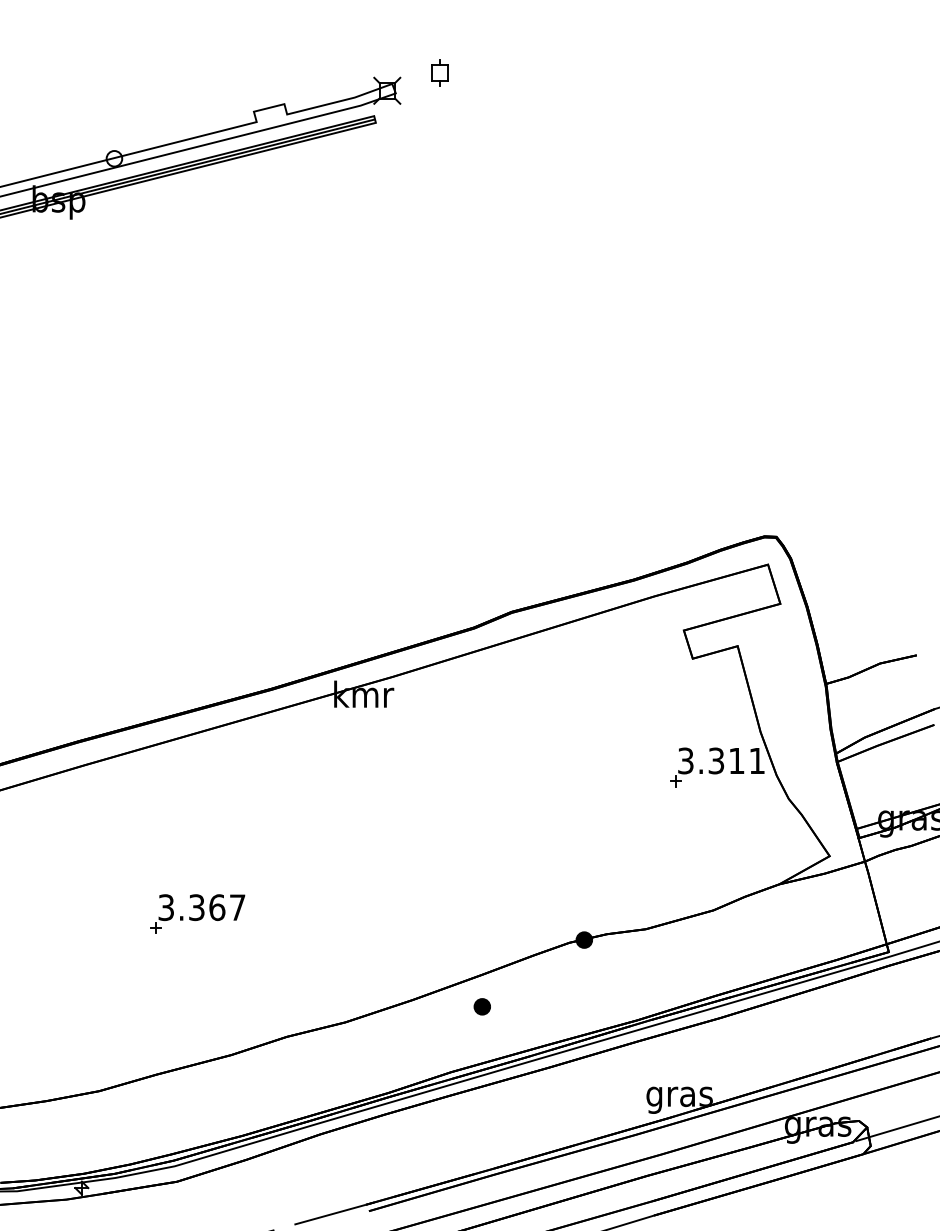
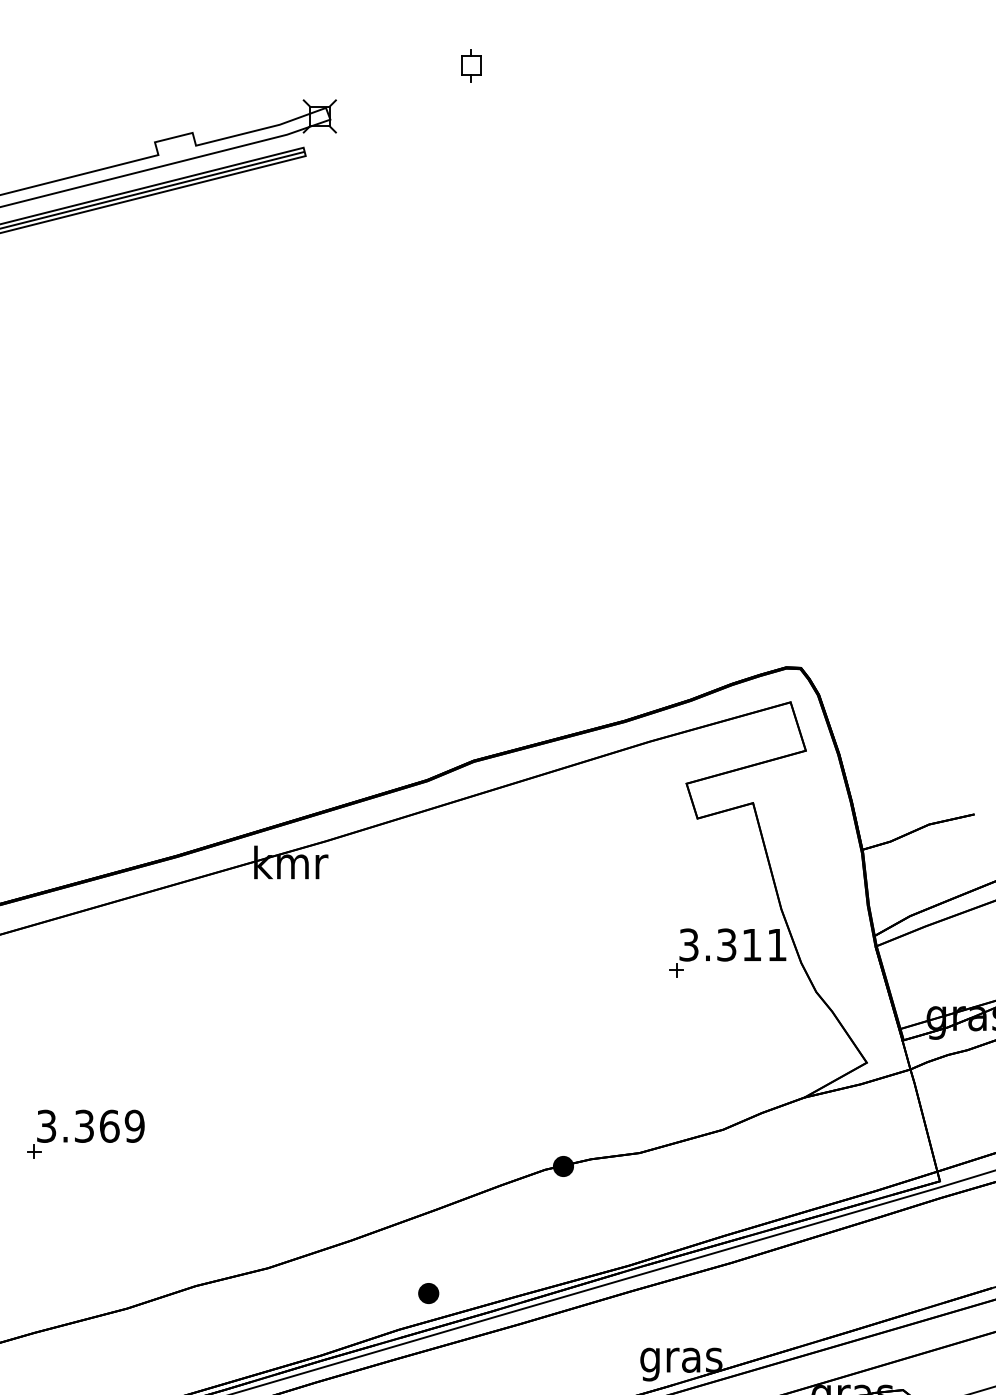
part: (439, 72) -> (470, 65), moved
text: (237, 907) -> (134, 1126), 3.367 -> 3.369
part: (481, 1006) -> (427, 1293), moved

